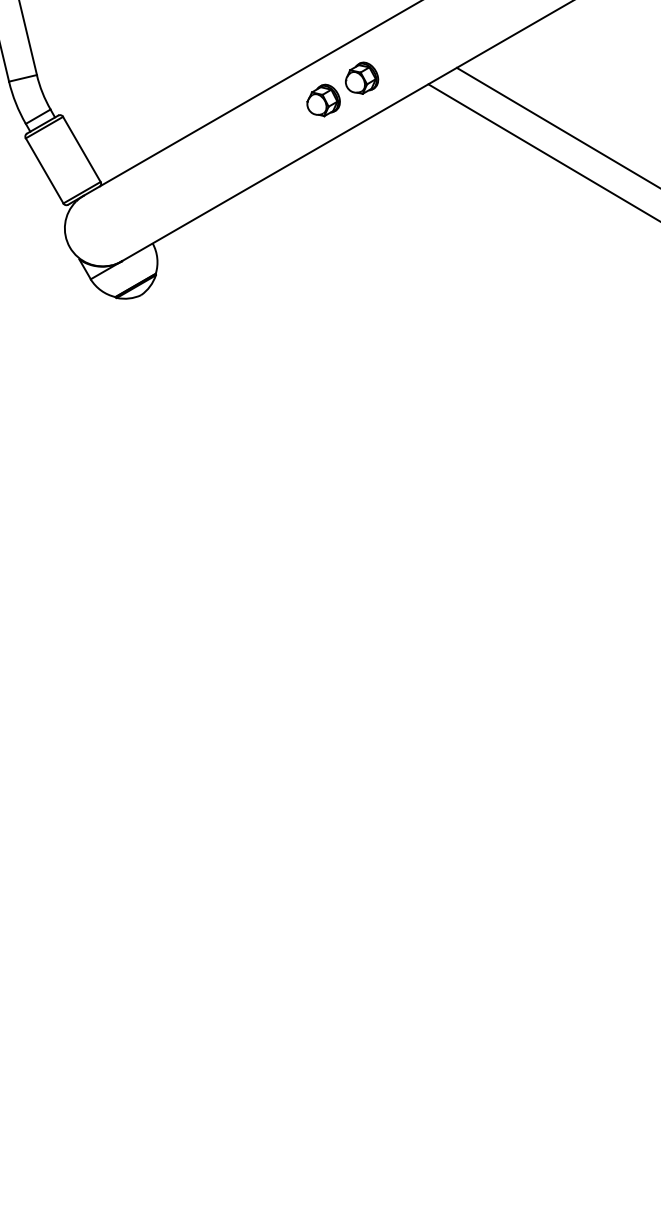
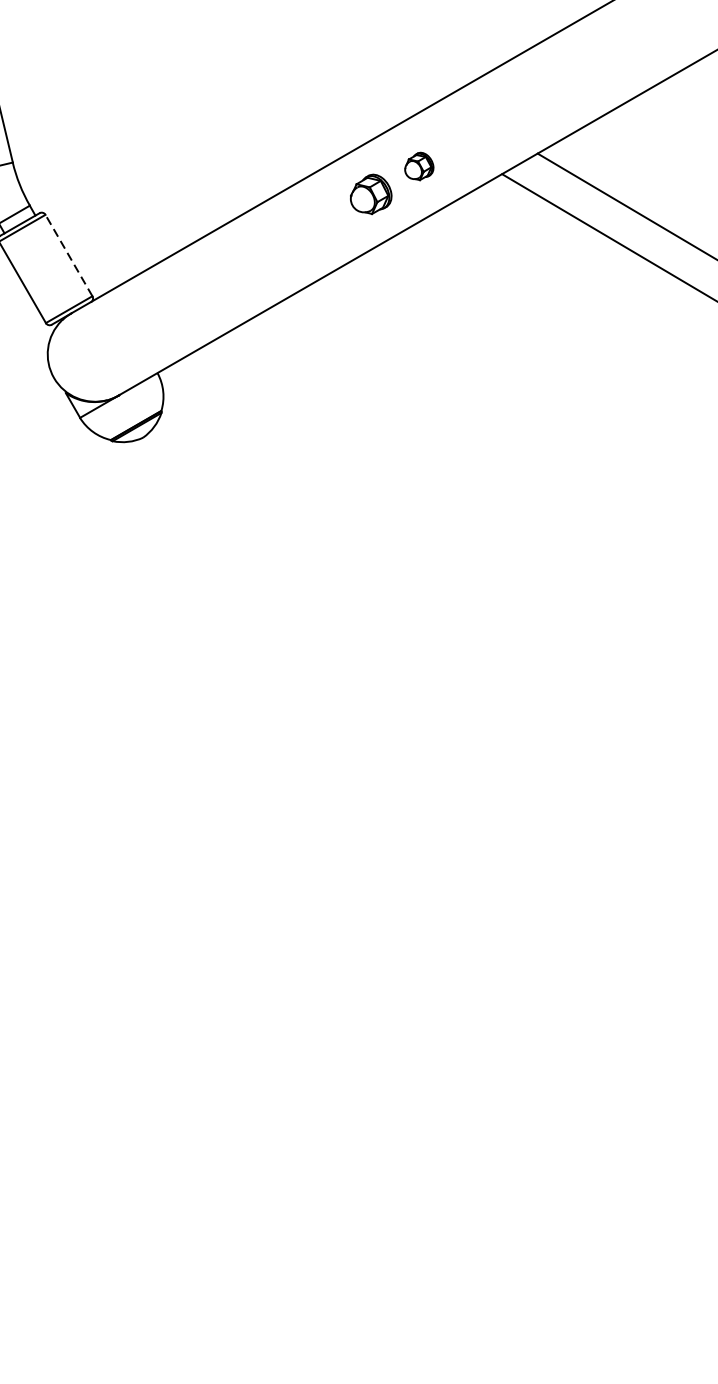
part: (362, 77) -> (419, 165), size x0.7
line: (81, 149) -> (68, 255), solid -> dashed

